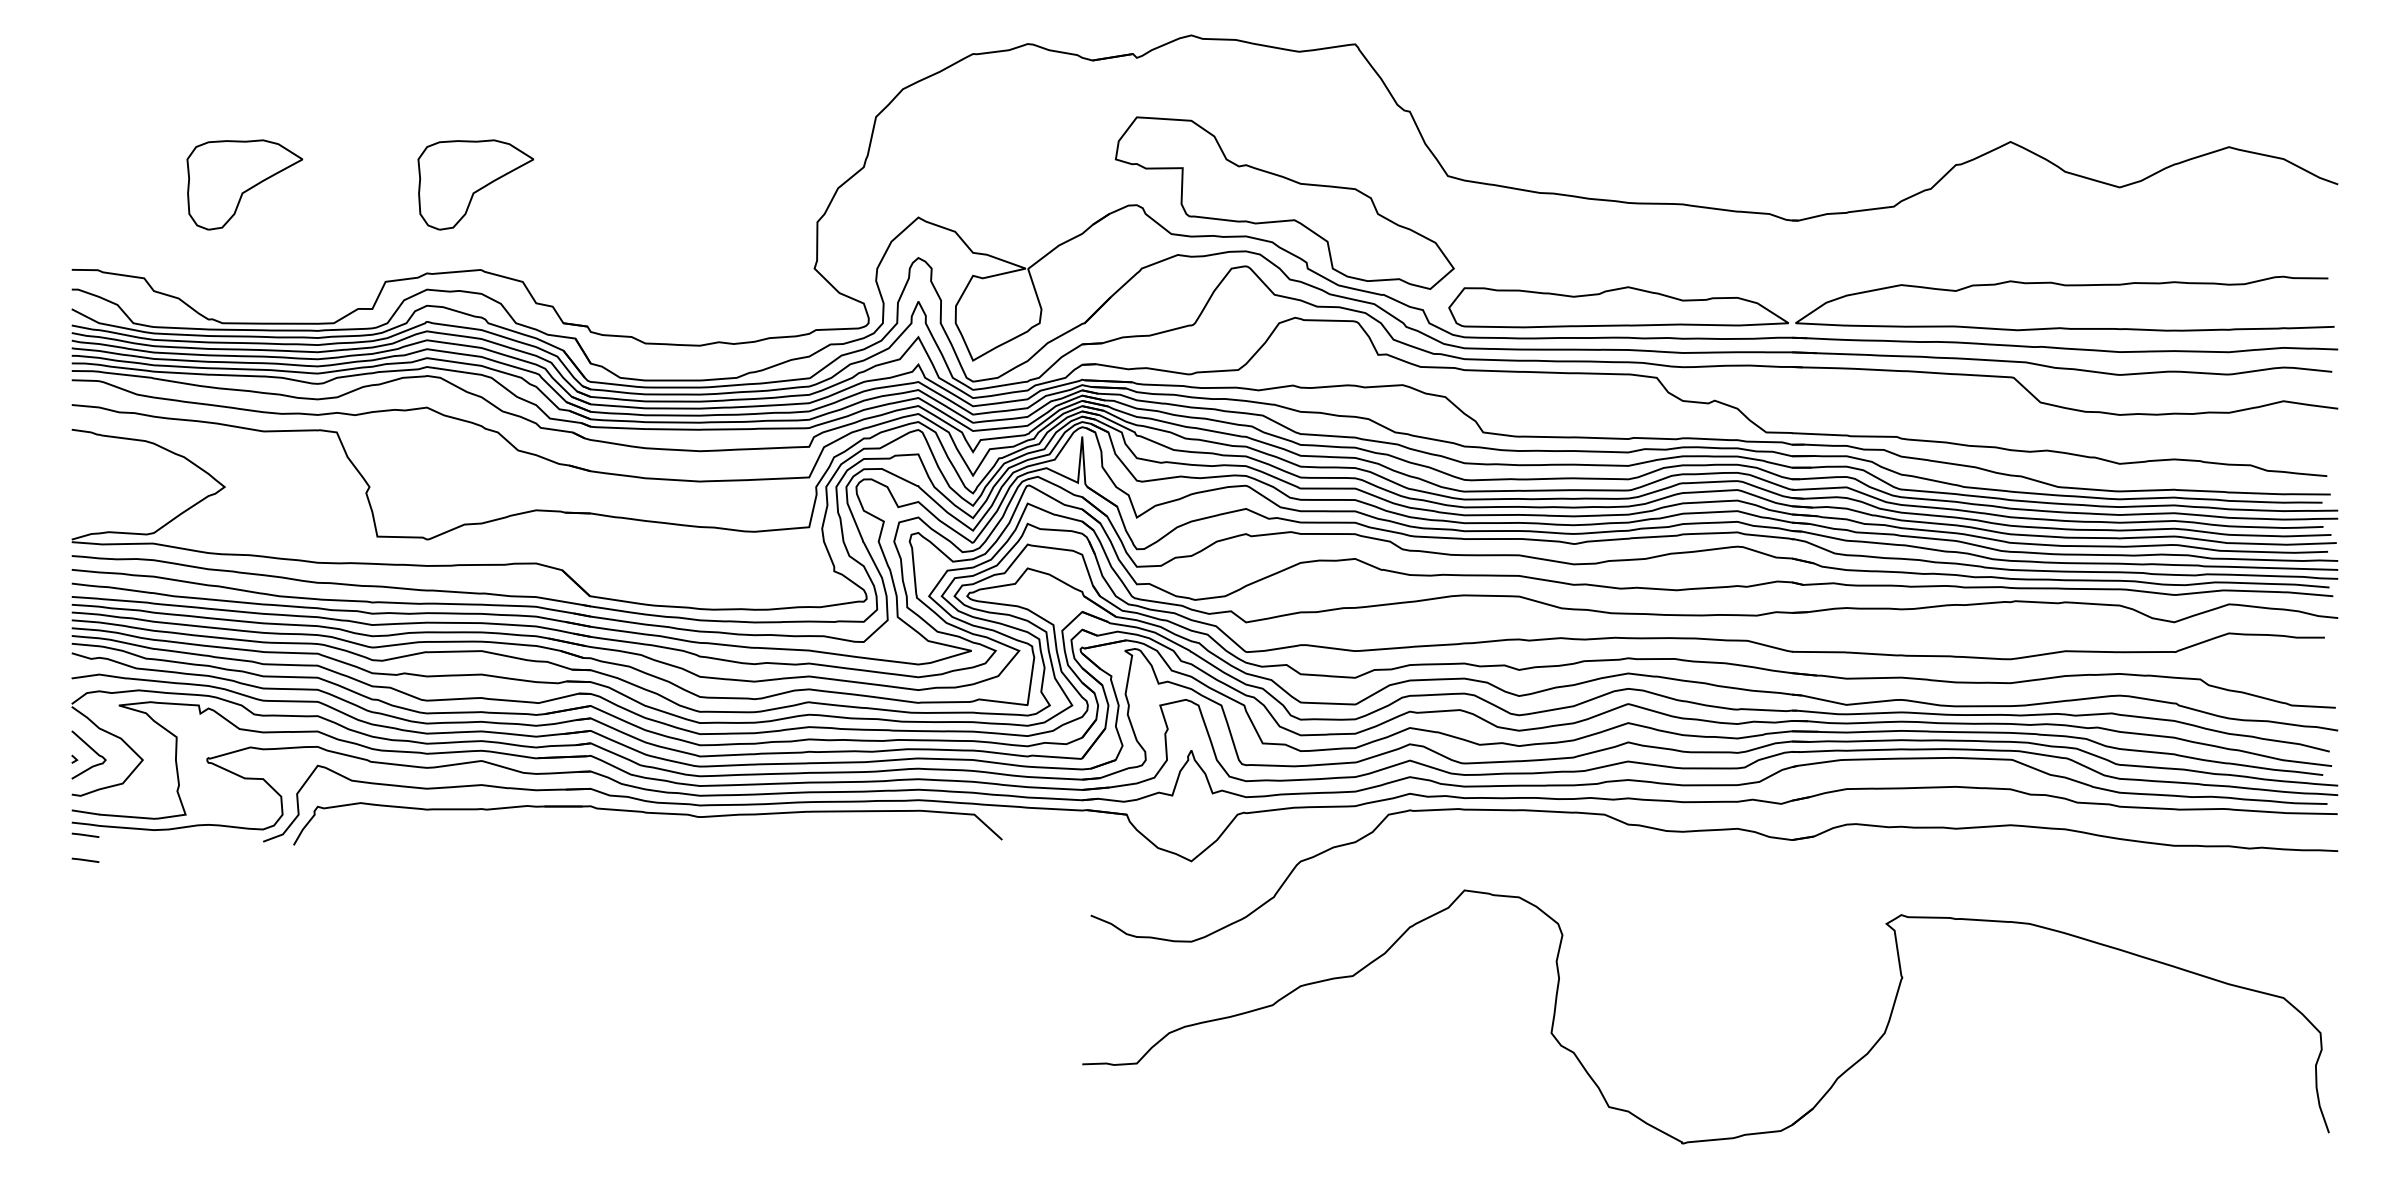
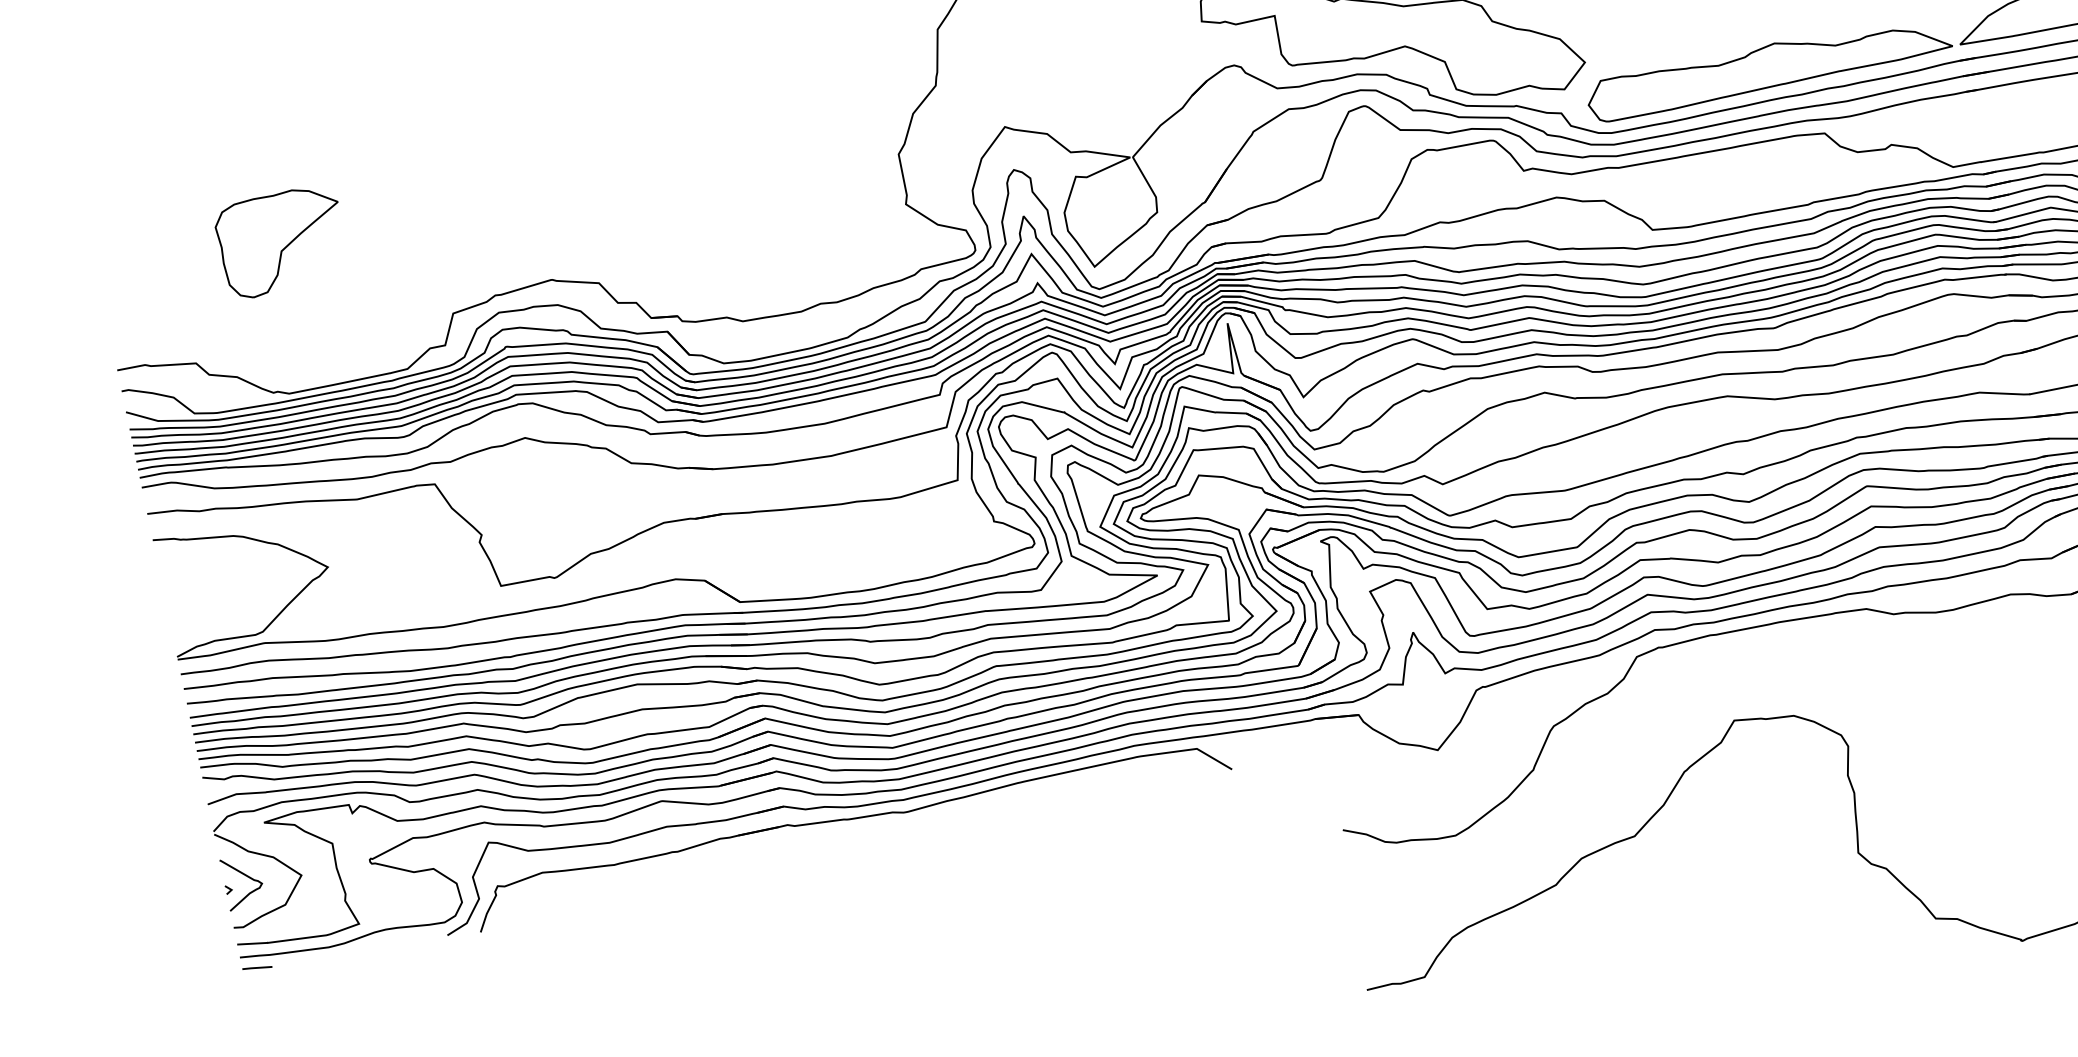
part: (475, 184) -> (527, 190), removed
line: (85, 859) -> (262, 993), removed

